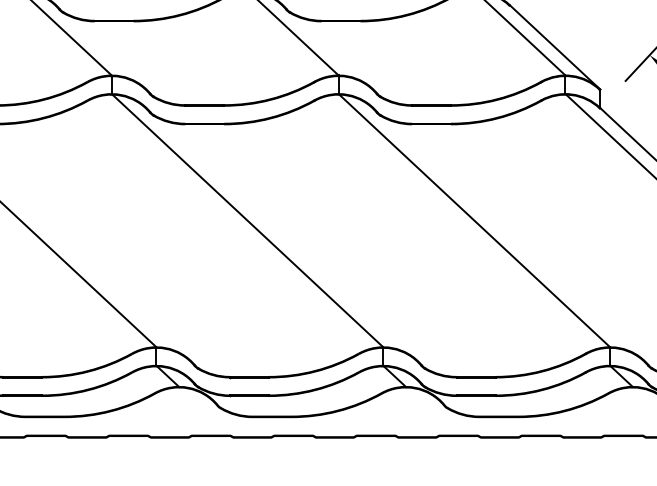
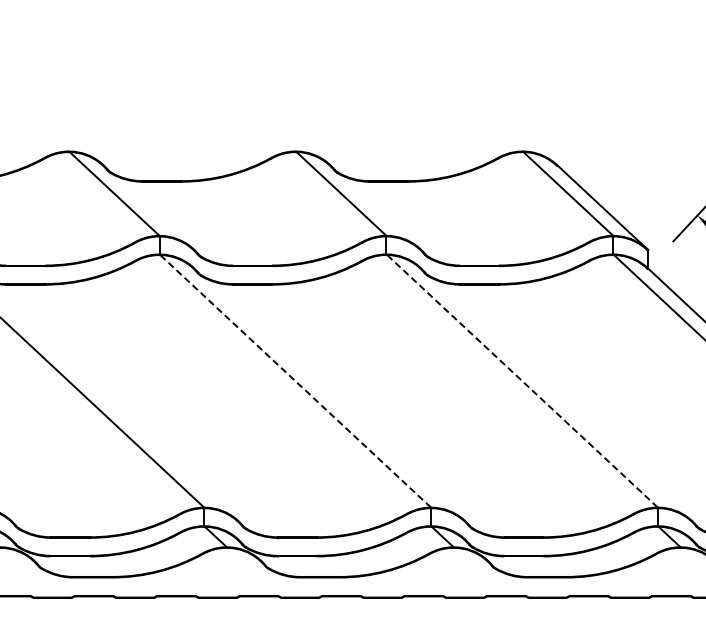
line: (474, 220) -> (522, 380), solid -> dashed
line: (247, 221) -> (295, 381), solid -> dashed

